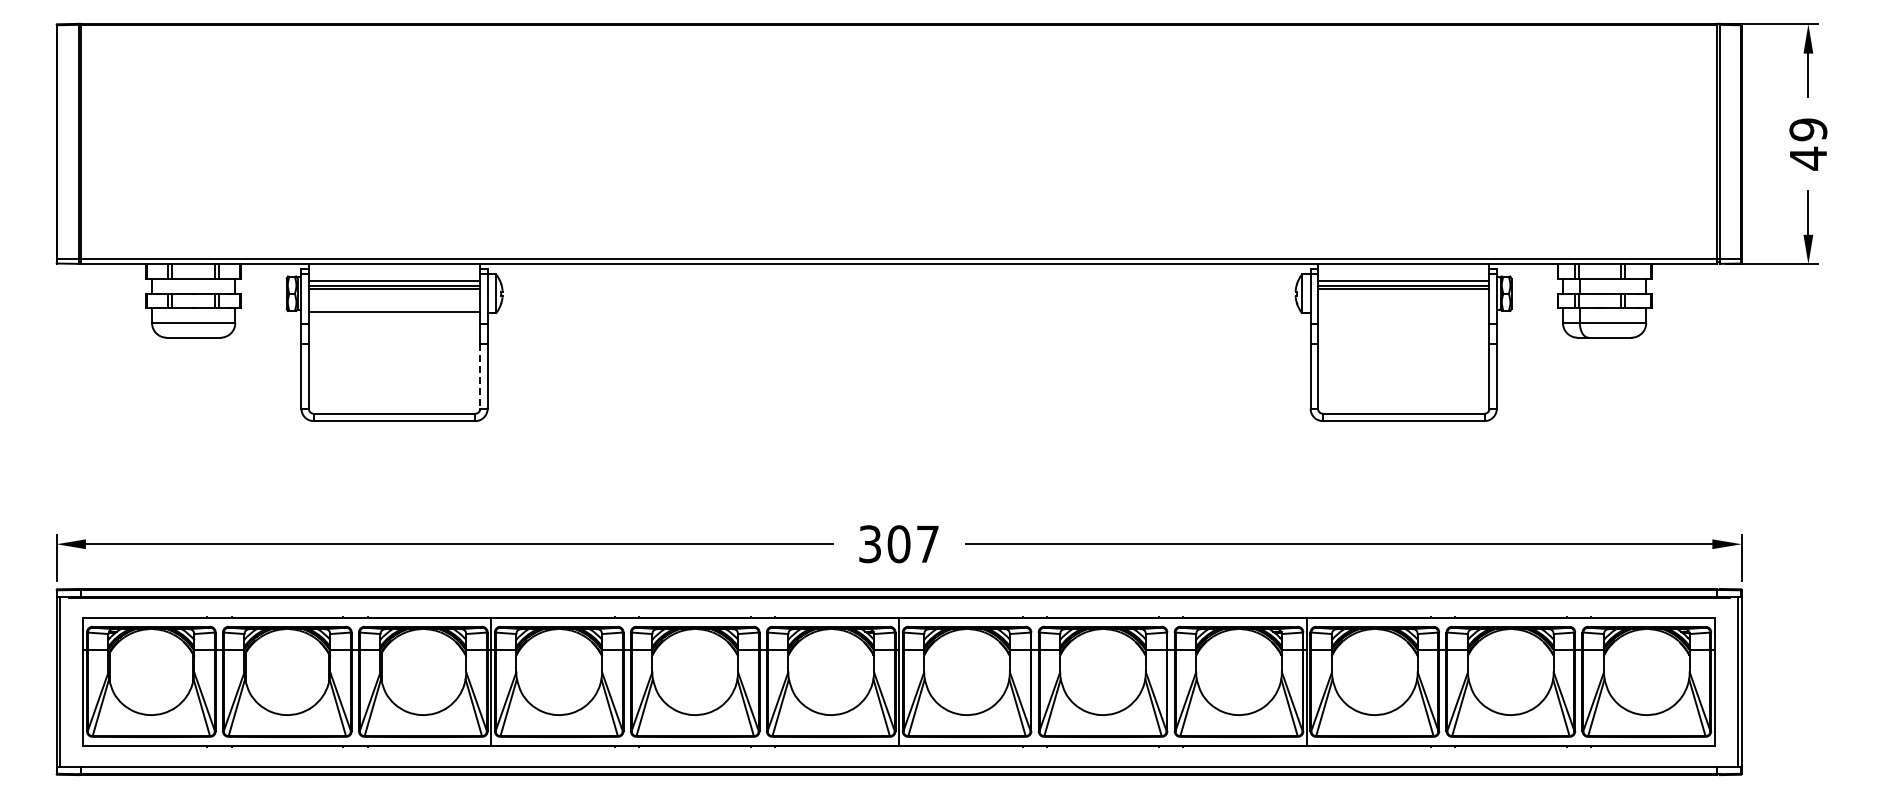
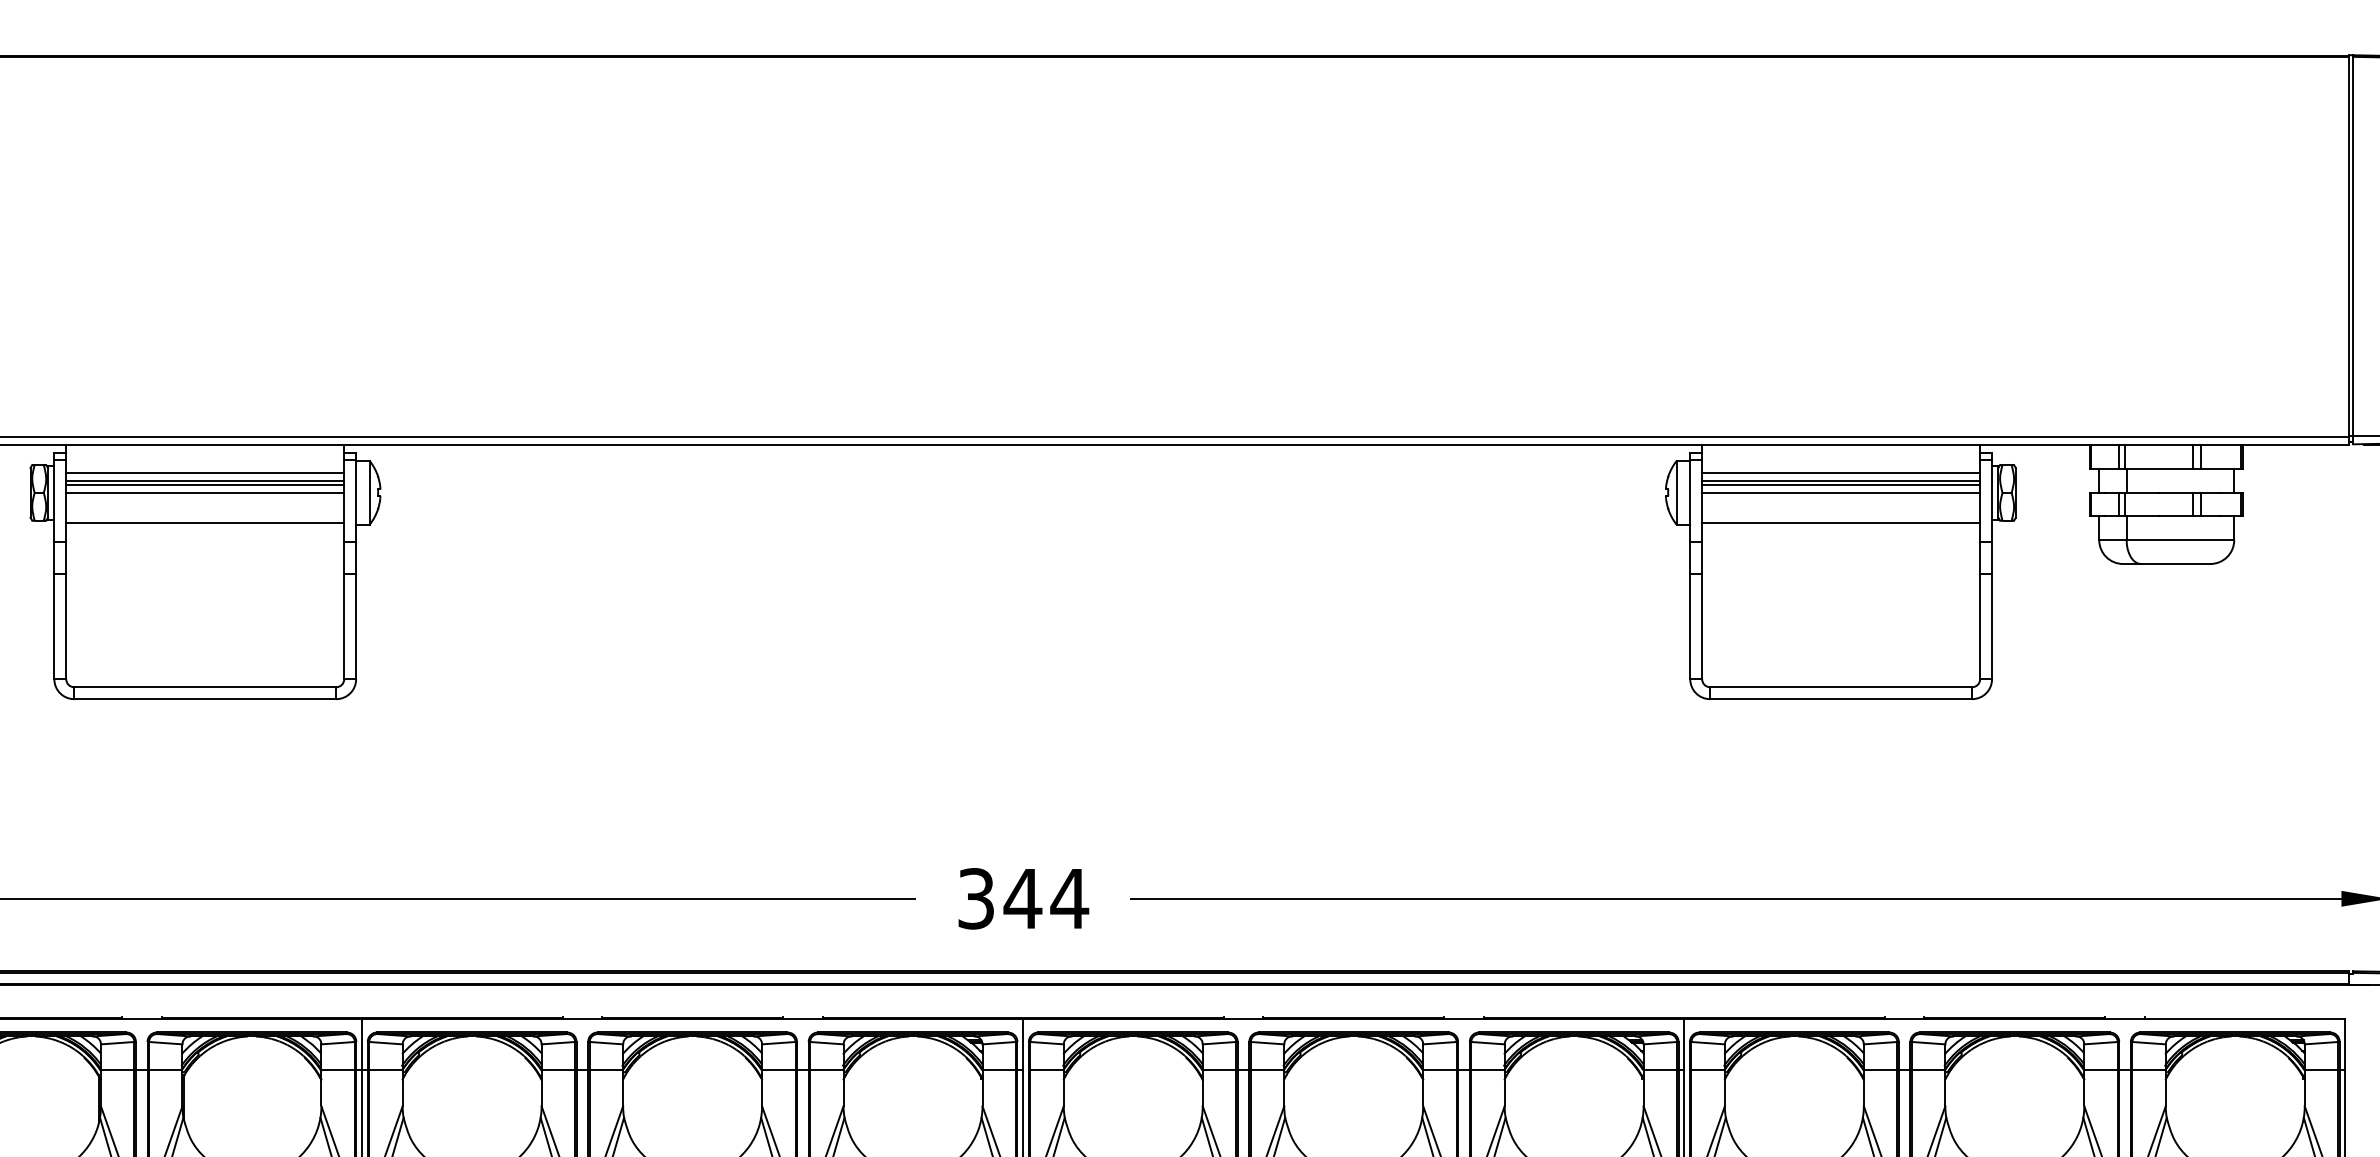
line: (394, 293) -> (205, 492), added
line: (1403, 293) -> (1840, 492), added
line: (1403, 312) -> (1840, 523), added
line: (480, 377) -> (344, 628), dashed -> solid
text: (913, 544) -> (1046, 899), 307 -> 344

